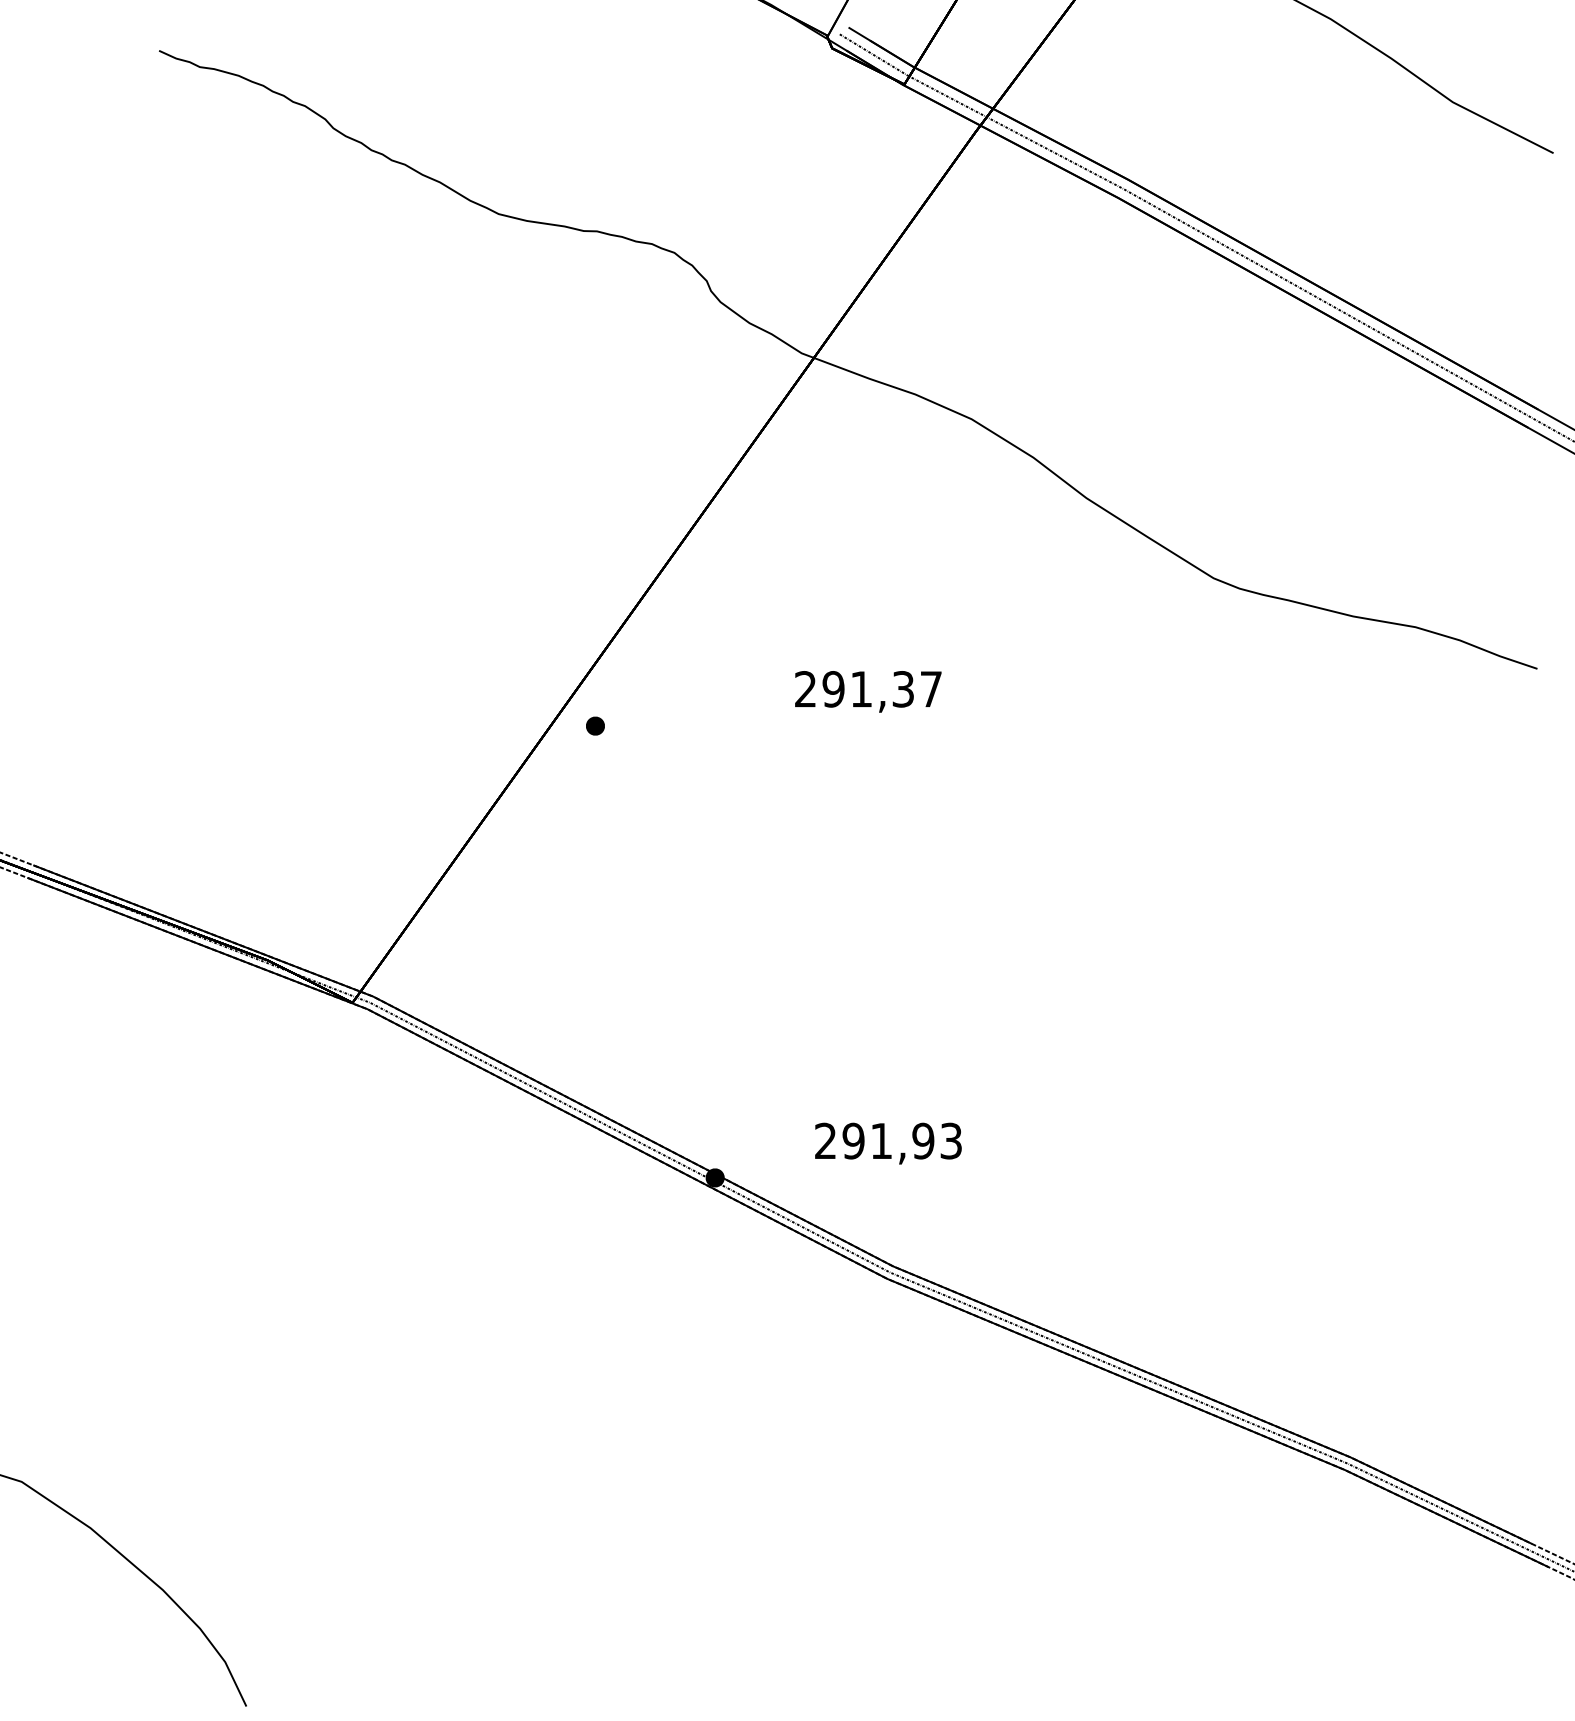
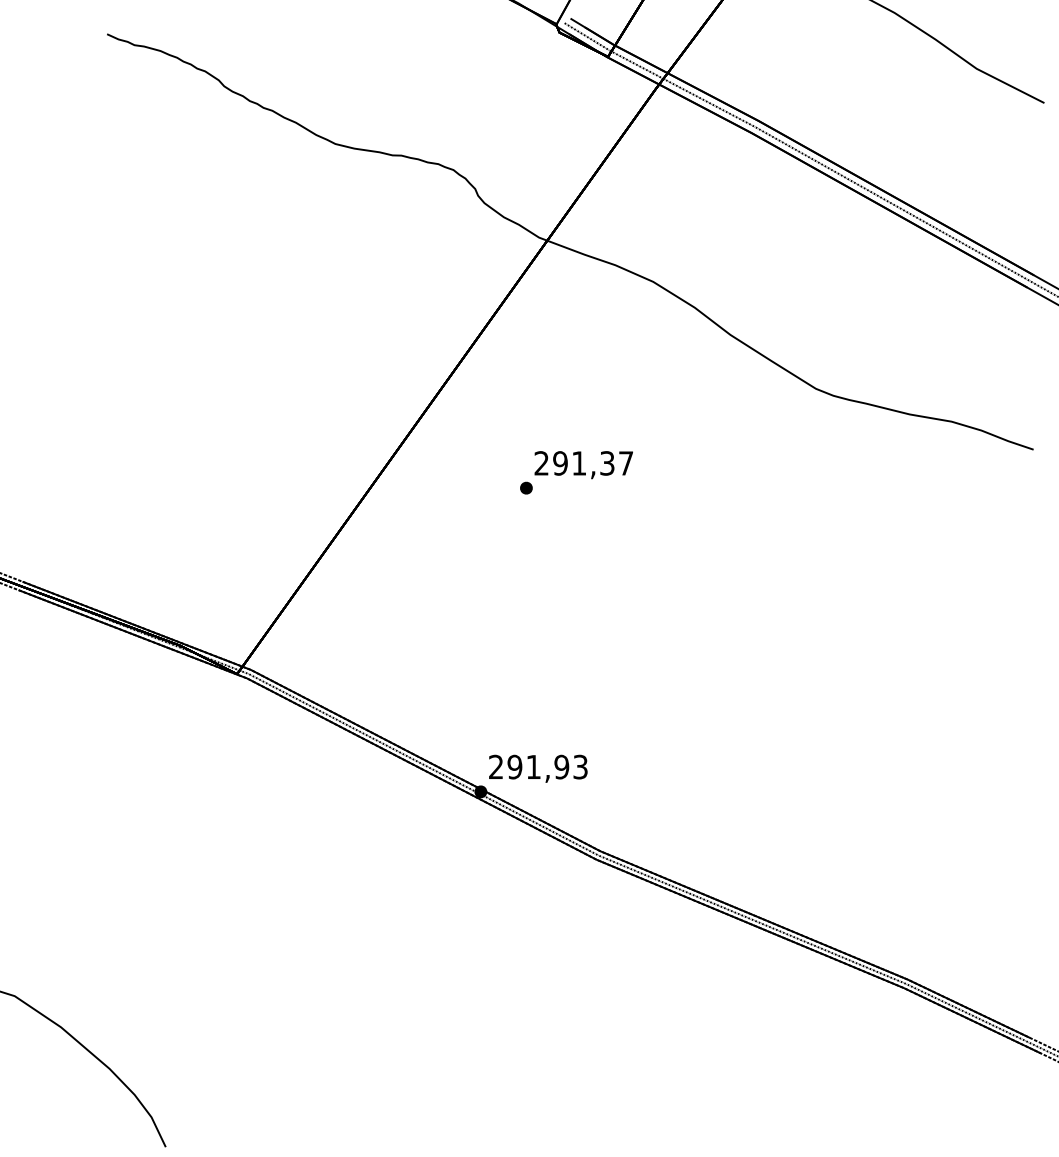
part: (595, 725) -> (526, 487), moved
text: (888, 1143) -> (538, 768), moved

